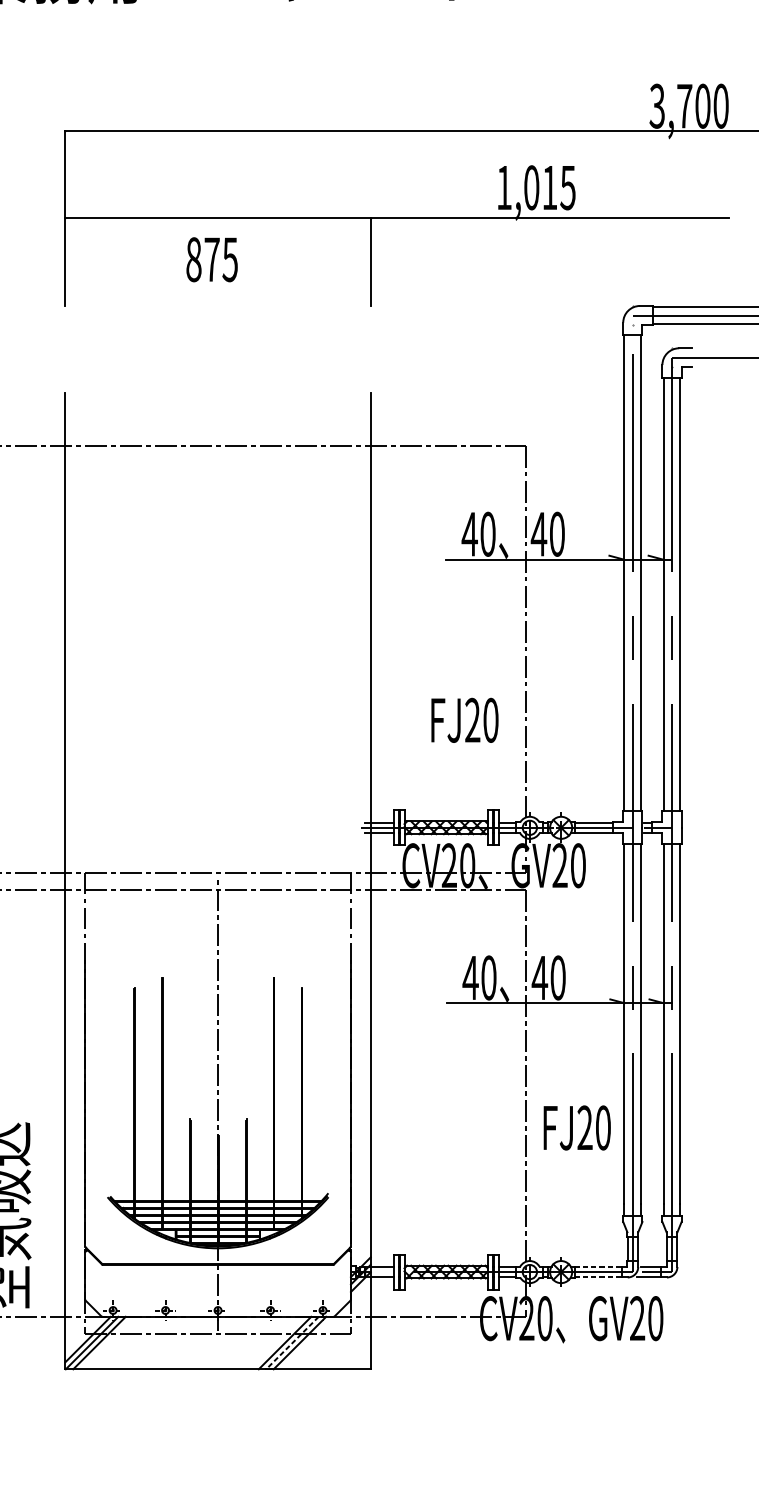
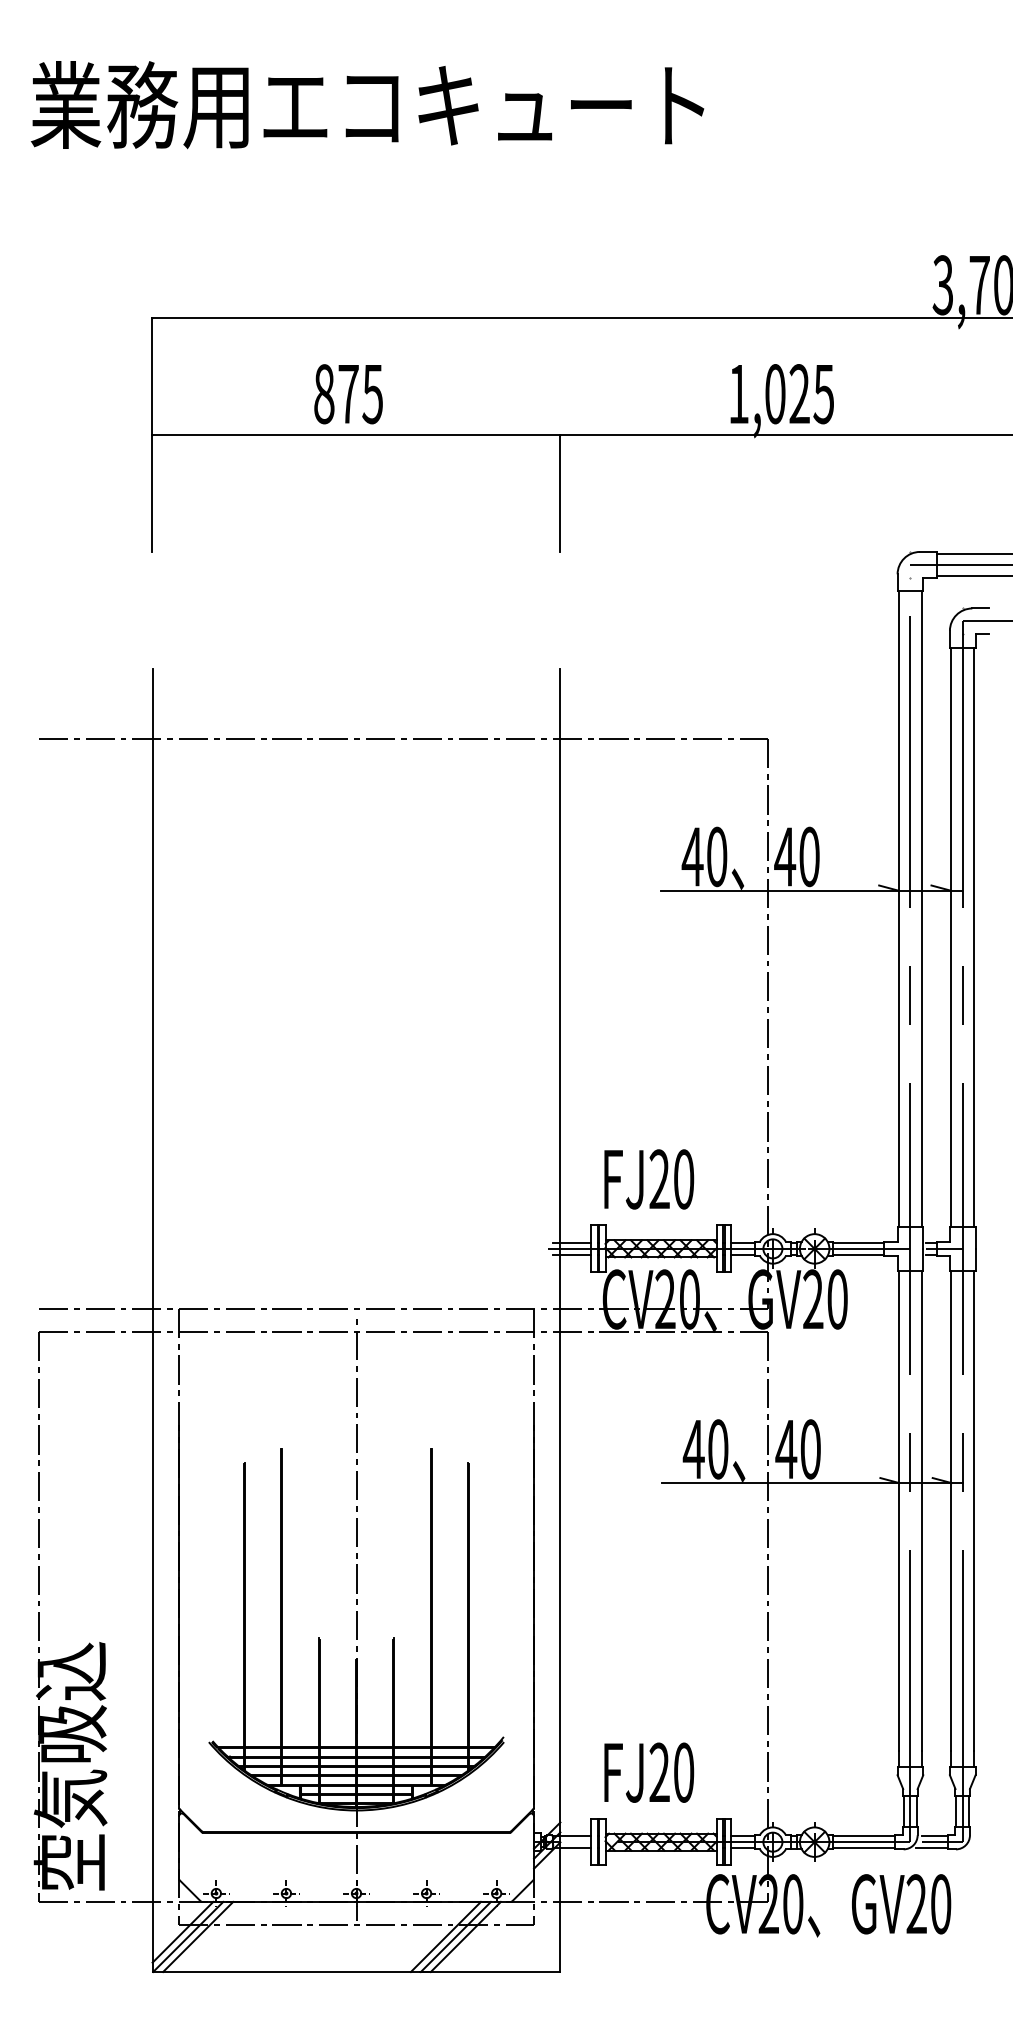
text: (549, 187) -> (799, 393), 1,015 -> 1,025
text: (212, 259) -> (348, 394), moved
text: (465, 720) -> (649, 1179), moved
text: (577, 1127) -> (649, 1772), moved
line: (598, 1267) -> (864, 1835), dashed -> solid
line: (598, 1276) -> (864, 1848), dashed -> solid
line: (292, 1342) -> (455, 1936), dashed -> solid

